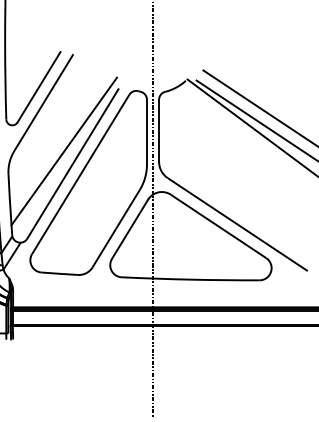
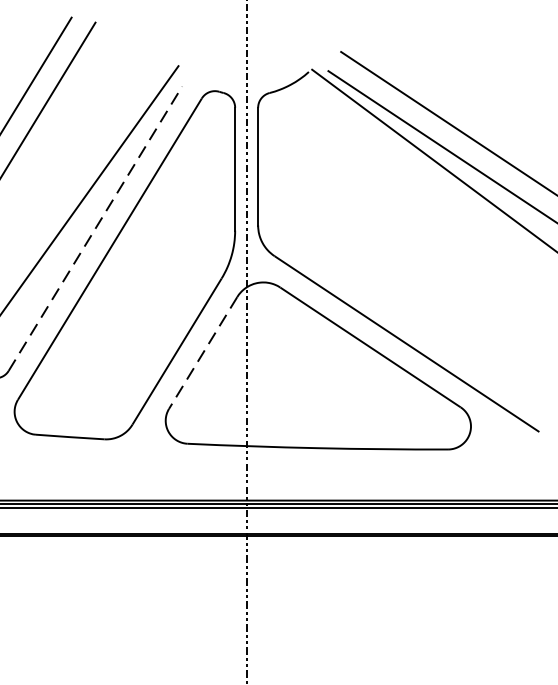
line: (73, 163) -> (96, 228), solid -> dashed
line: (130, 229) -> (204, 353), solid -> dashed

